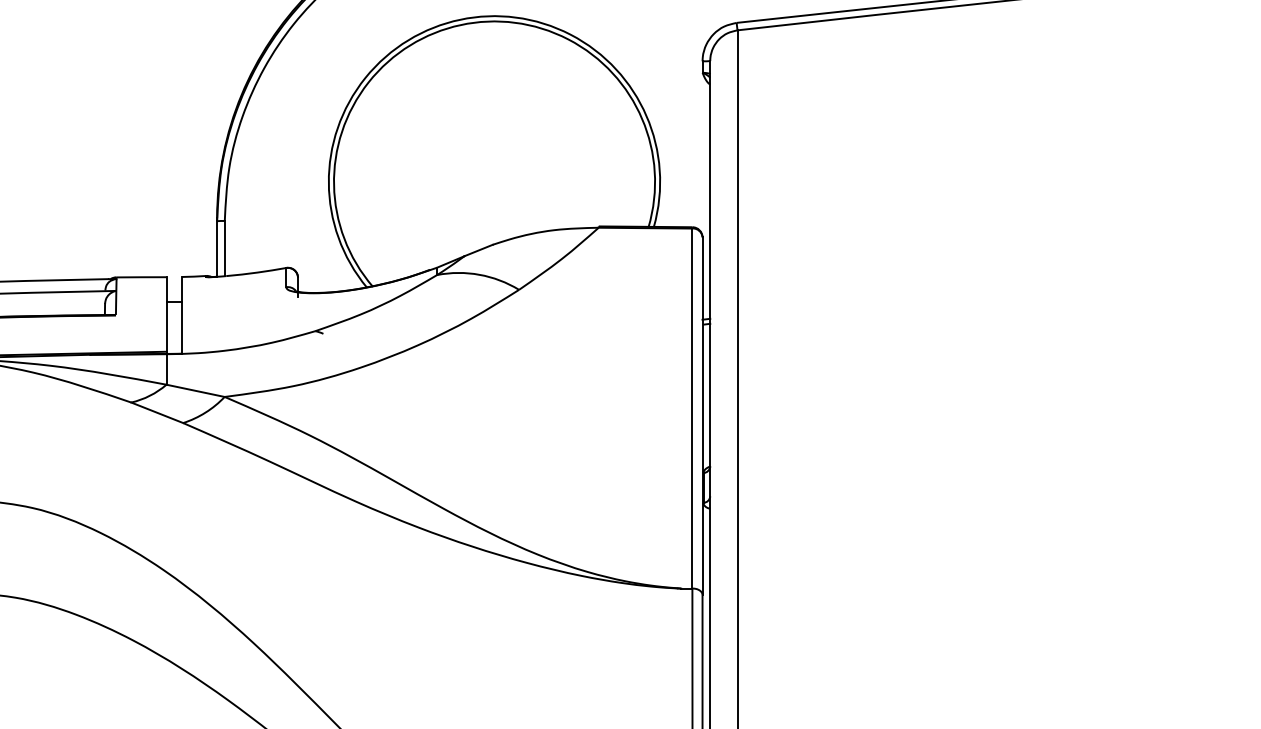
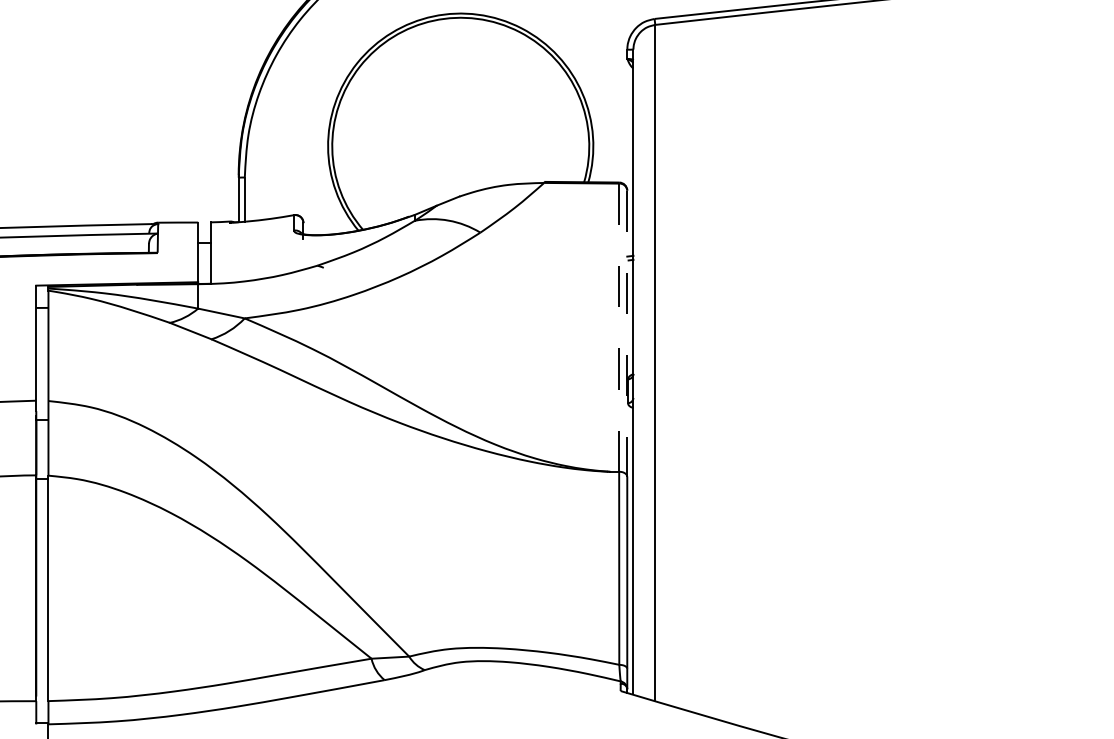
line: (692, 408) -> (619, 327), solid -> dashed
line: (702, 417) -> (627, 334), solid -> dashed

